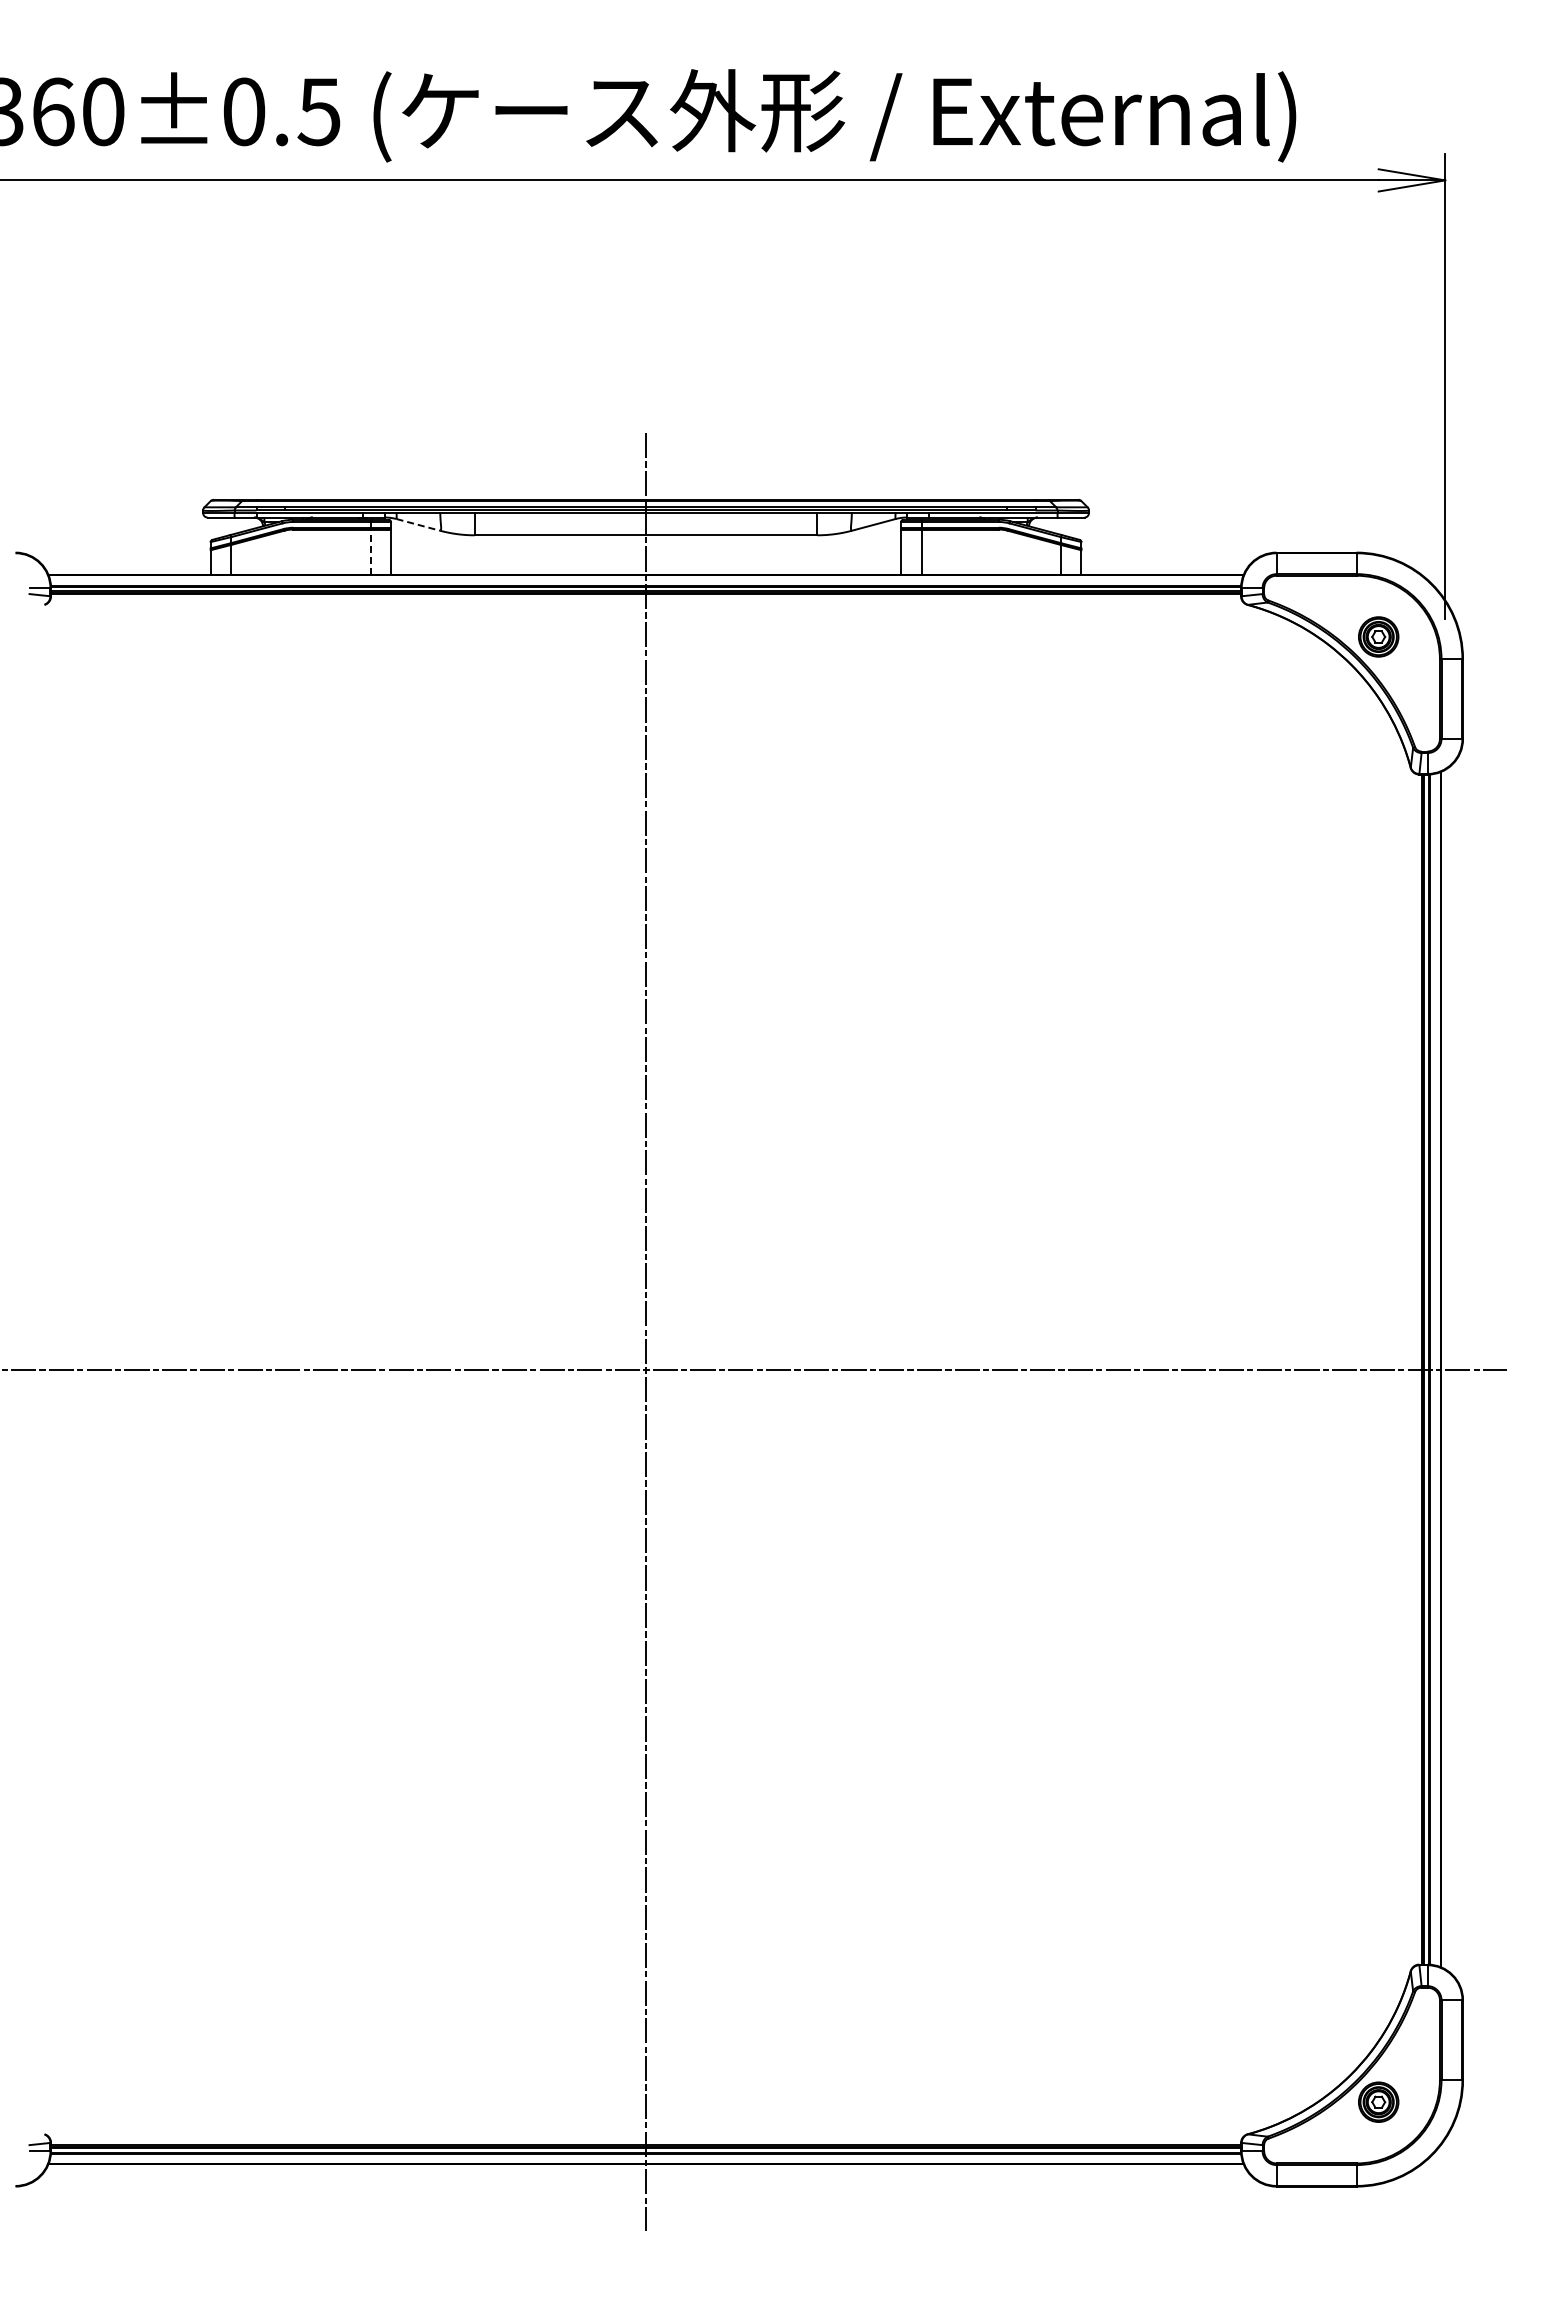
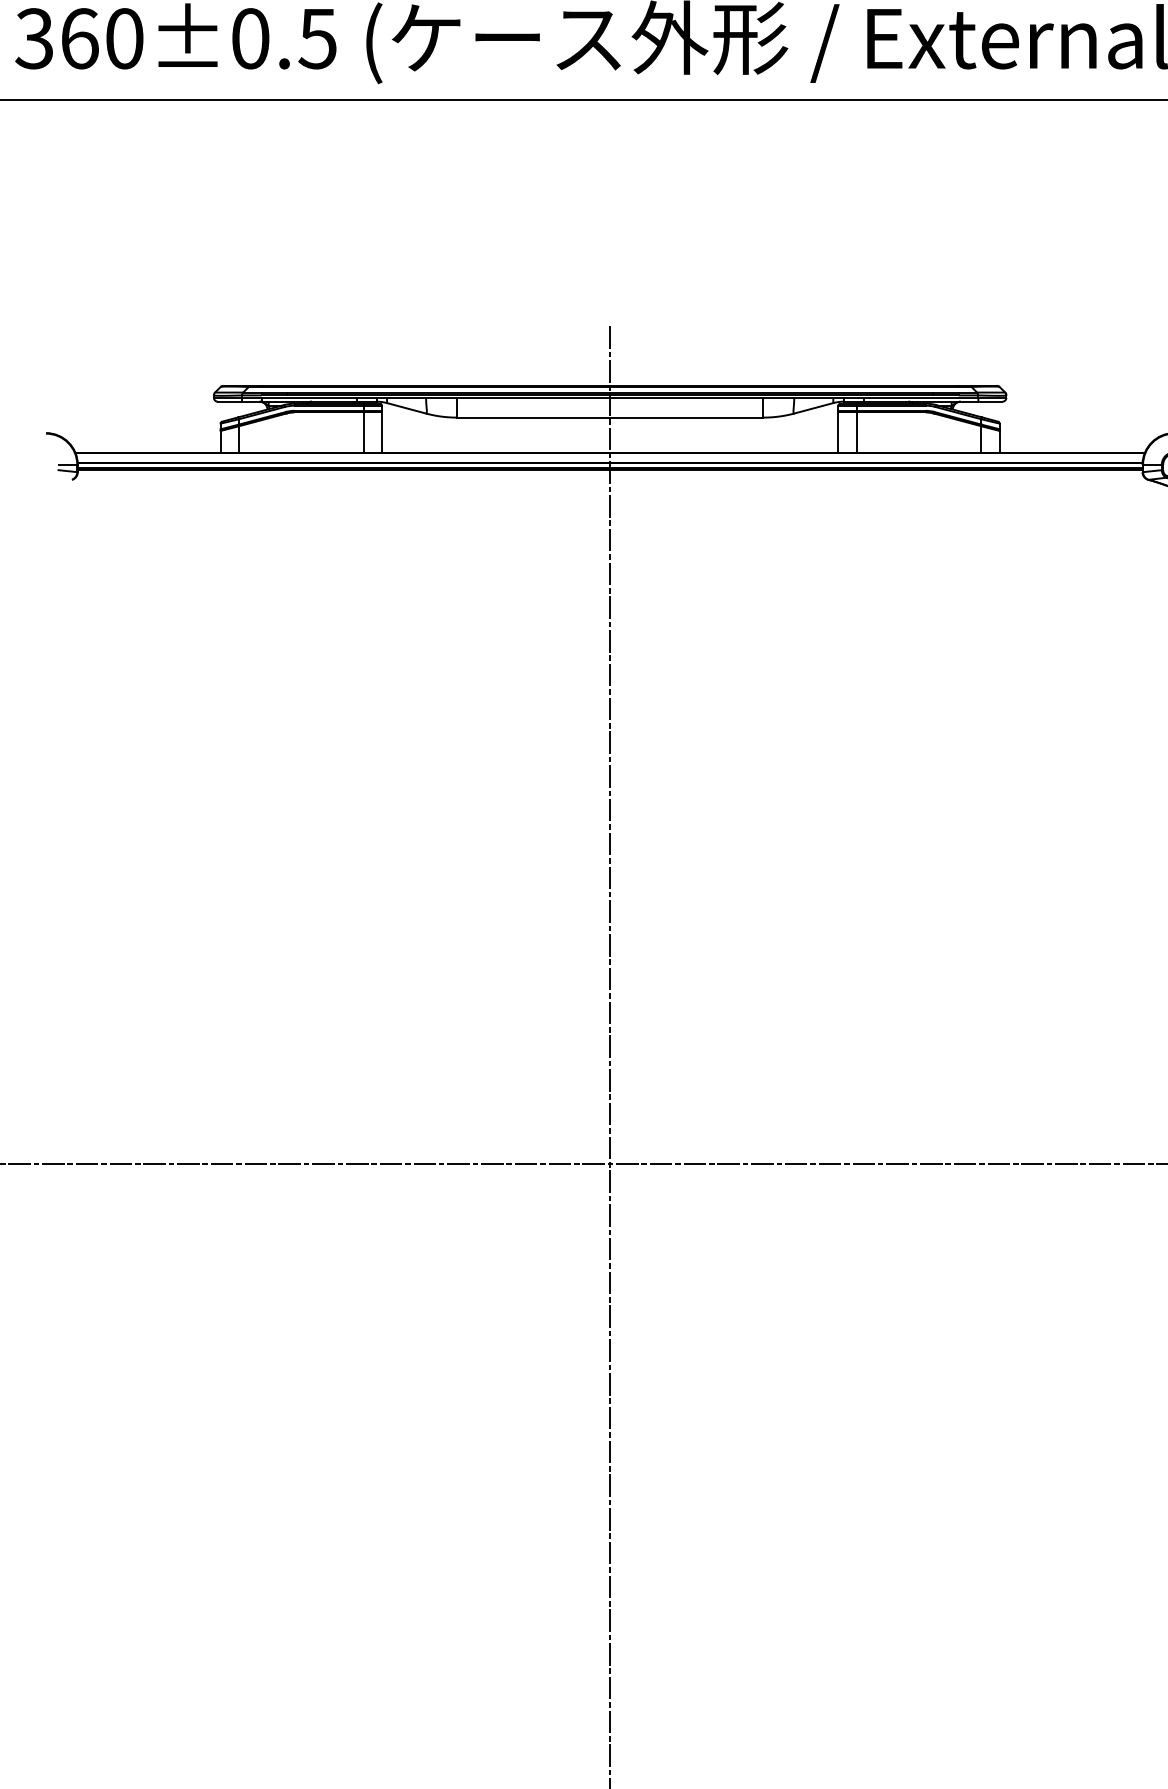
line: (418, 524) -> (406, 407), dashed -> solid
line: (370, 552) -> (363, 432), dashed -> solid

